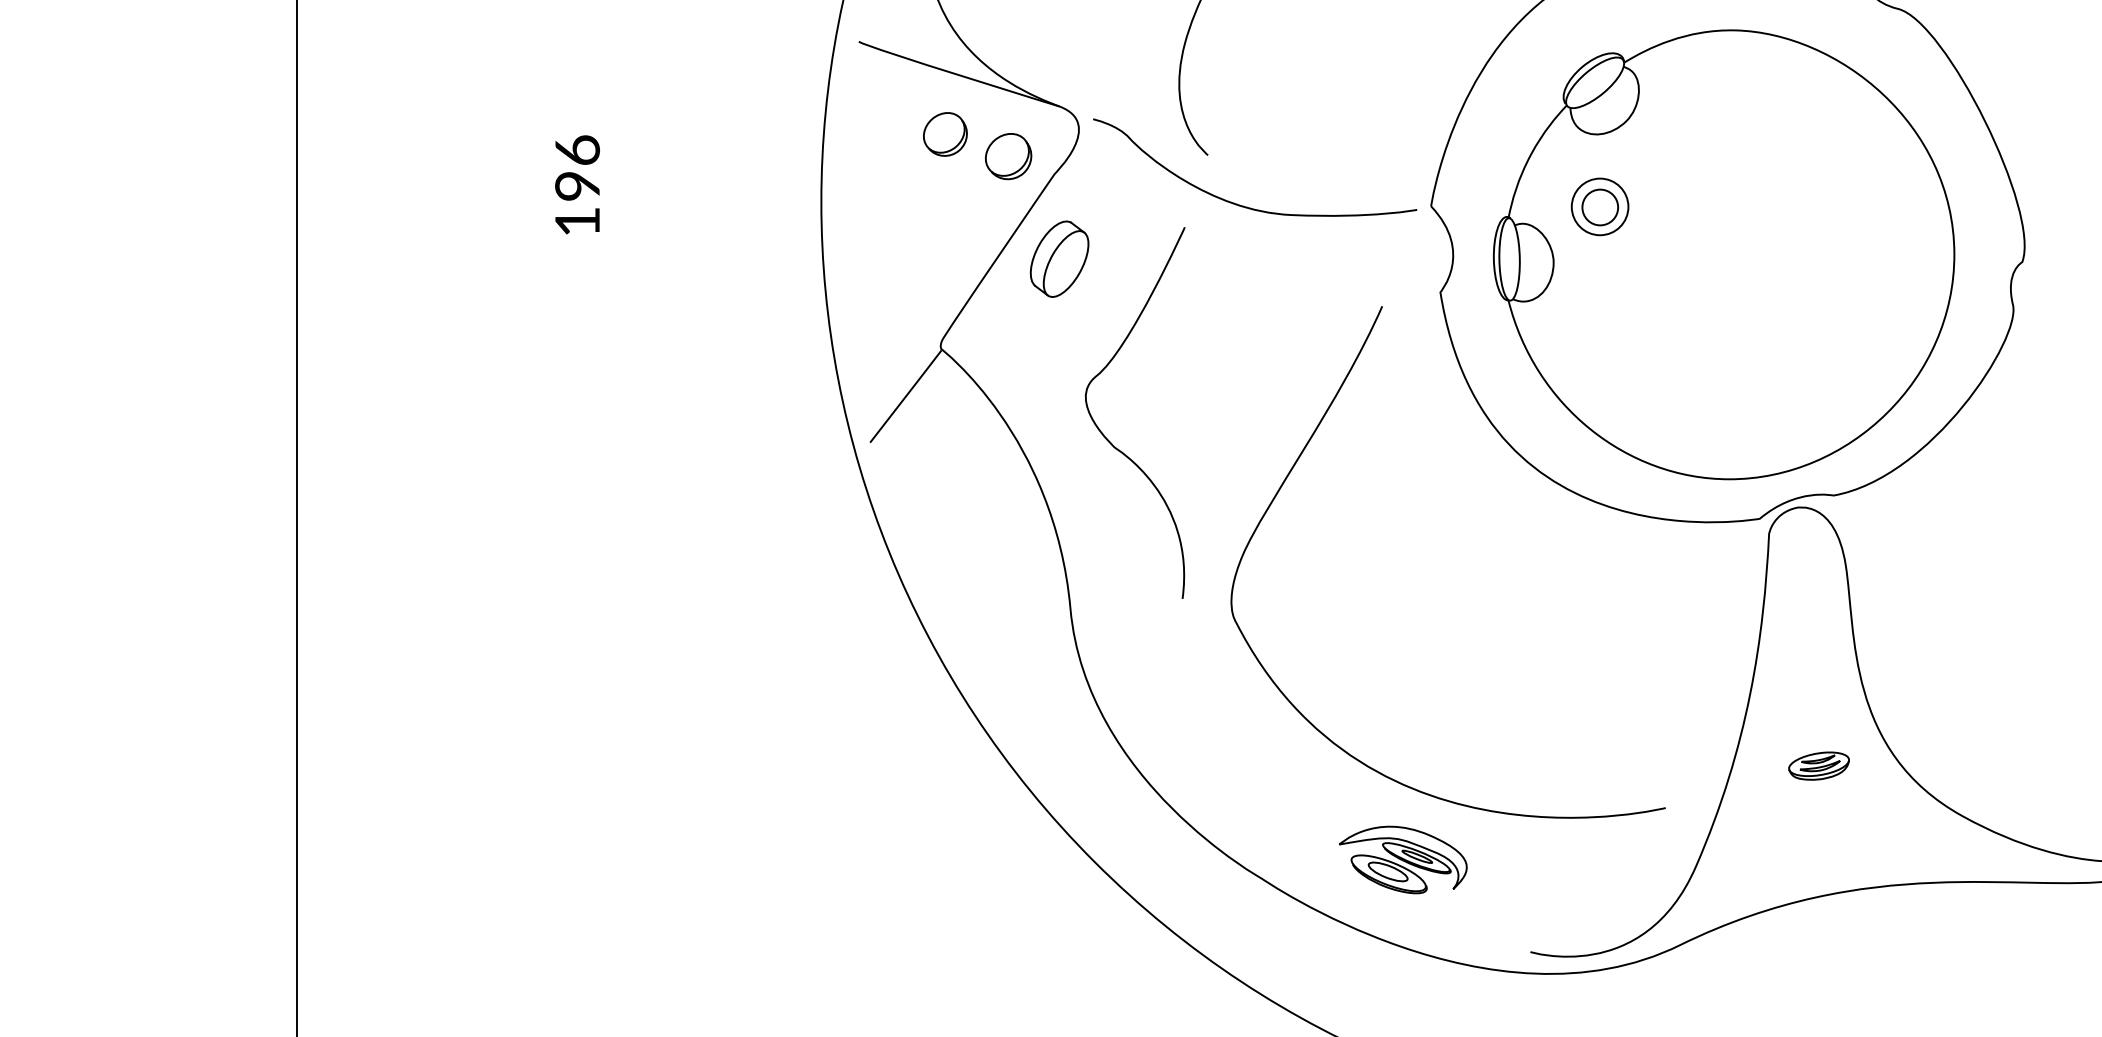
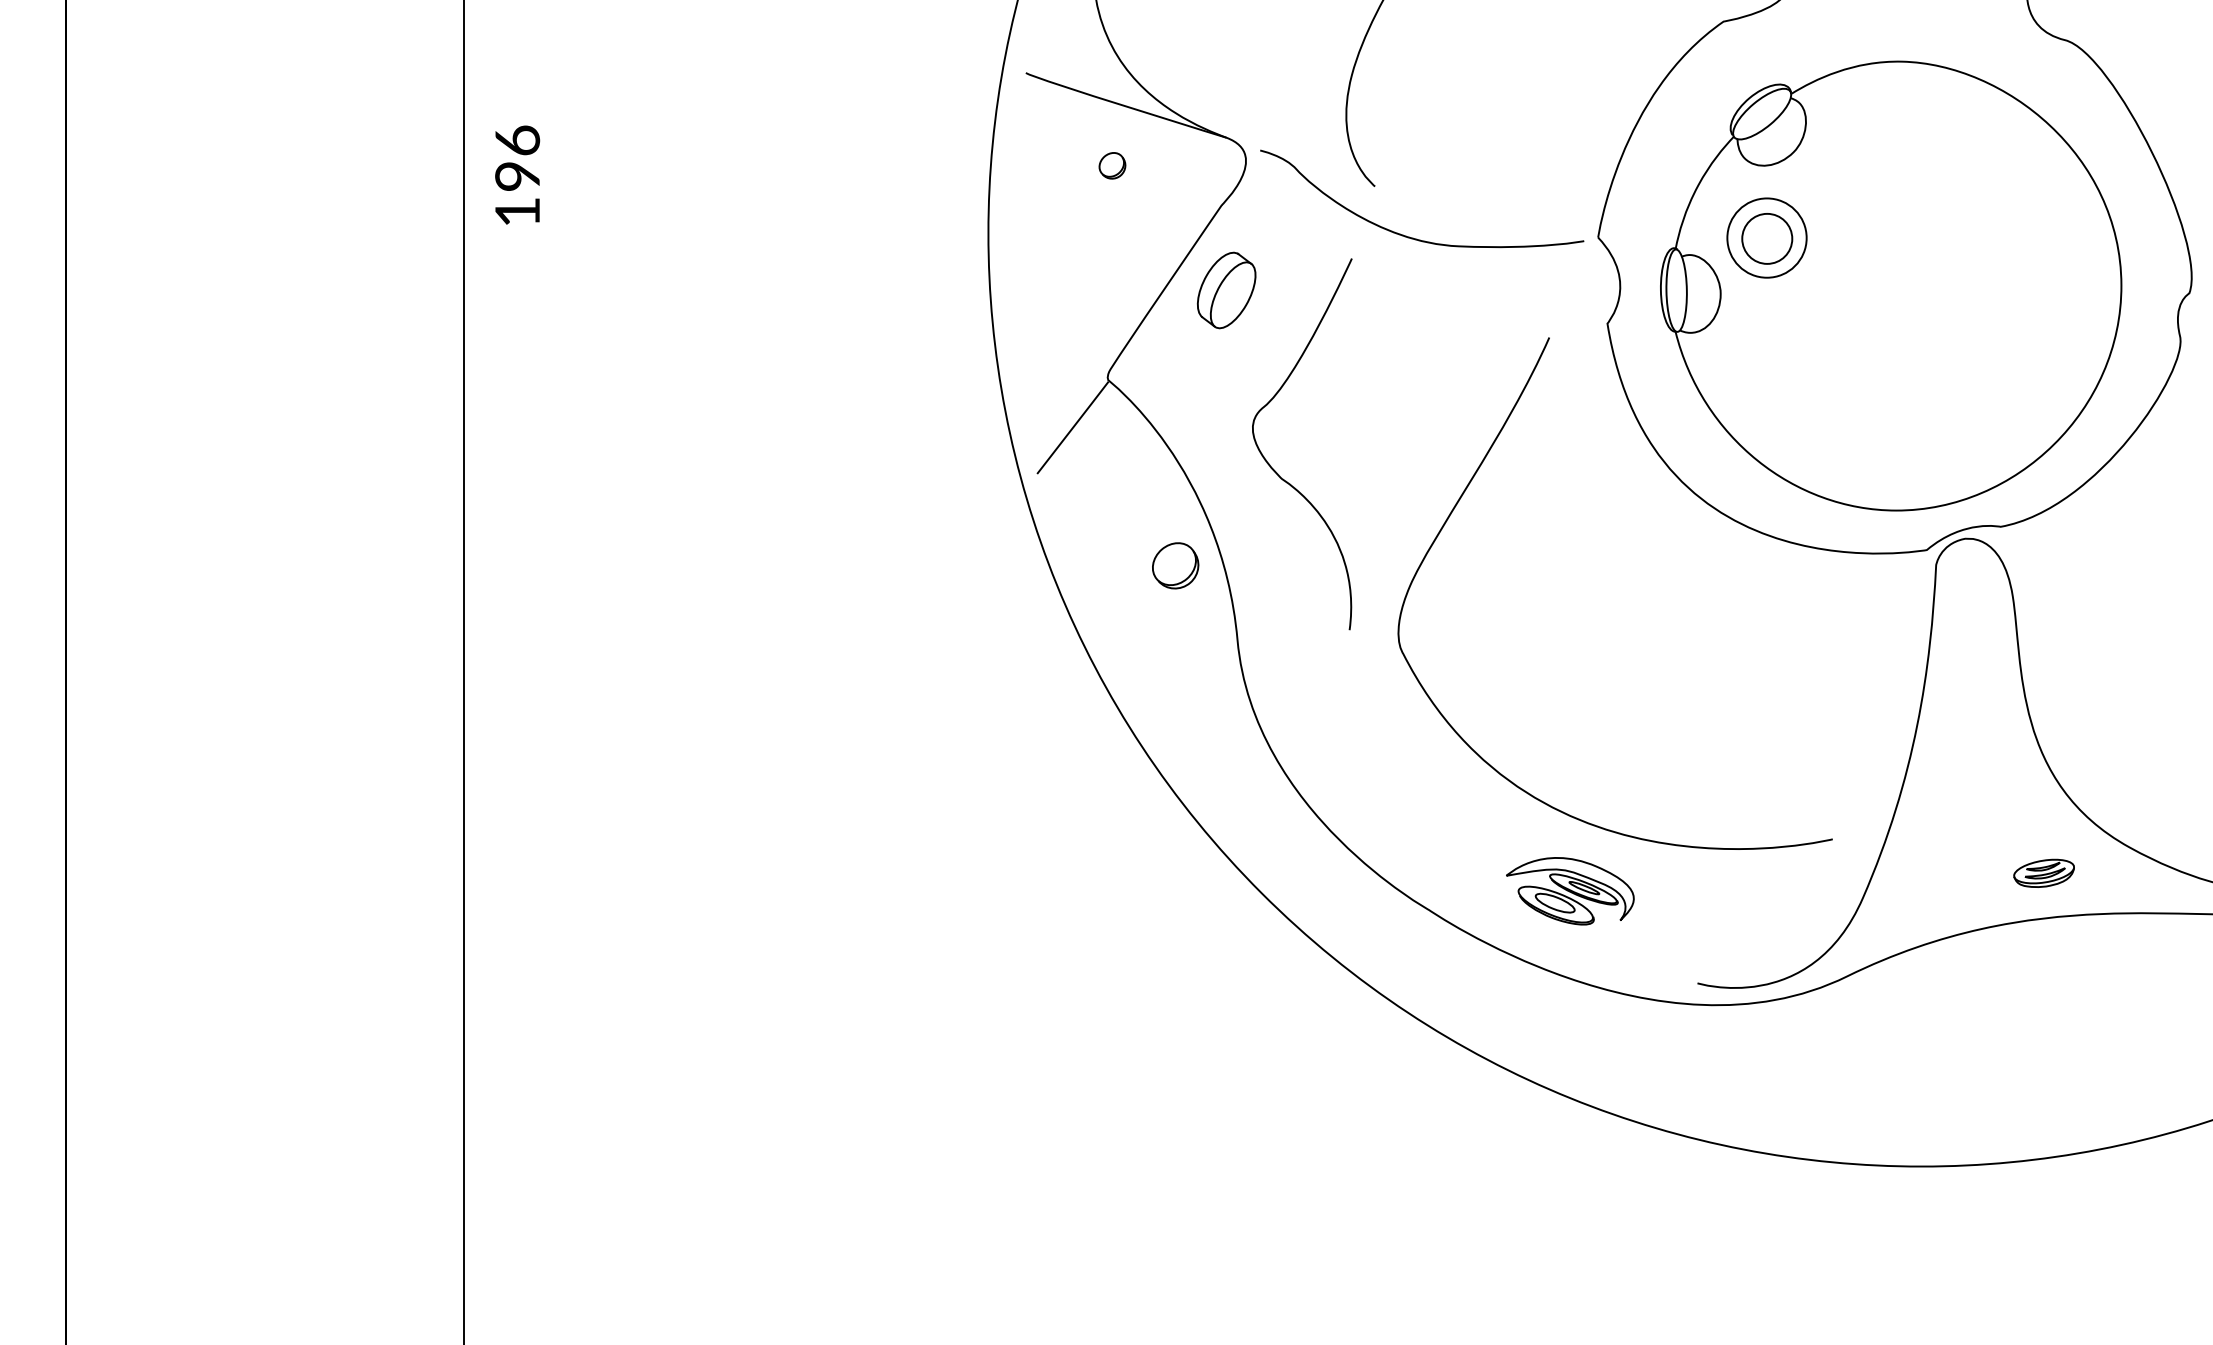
part: (945, 134) -> (1112, 165), size x0.6
part: (1008, 156) -> (1175, 565), moved
text: (577, 184) -> (517, 174), moved
part: (1600, 207) -> (1767, 238), size x1.4
part: (1818, 765) -> (2043, 872), moved

